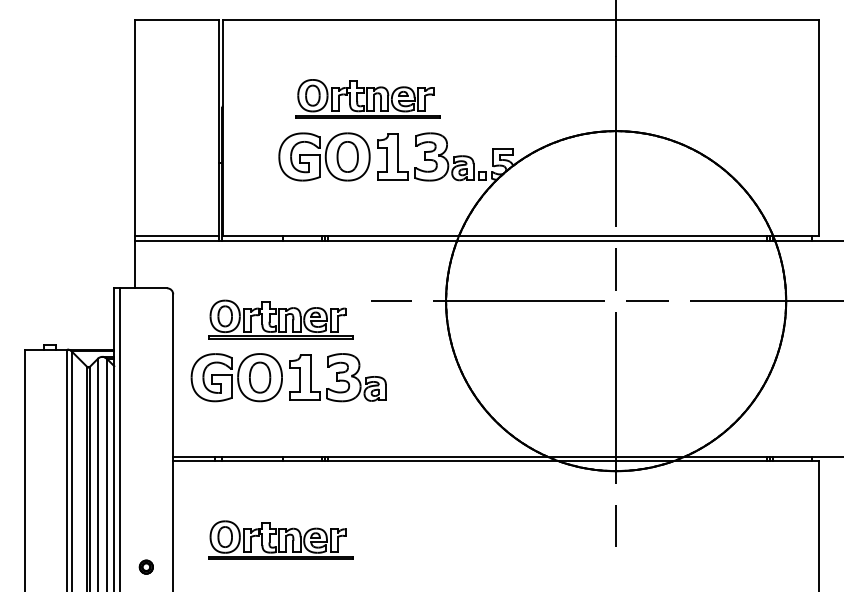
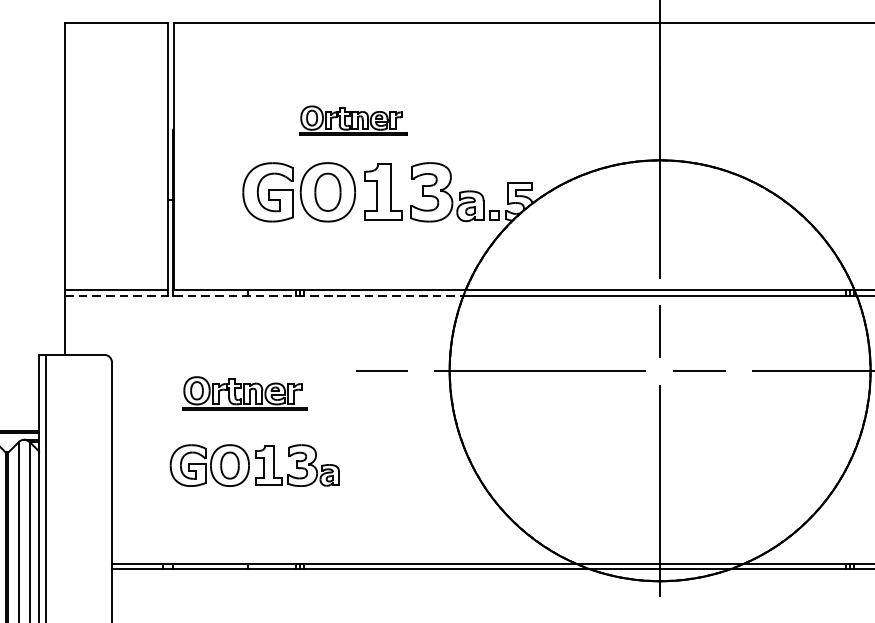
part: (367, 98) -> (352, 119), size x0.6
line: (296, 240) -> (264, 295), solid -> dashed
part: (280, 319) -> (244, 393), size x0.7
part: (288, 377) -> (254, 465), size x0.7

